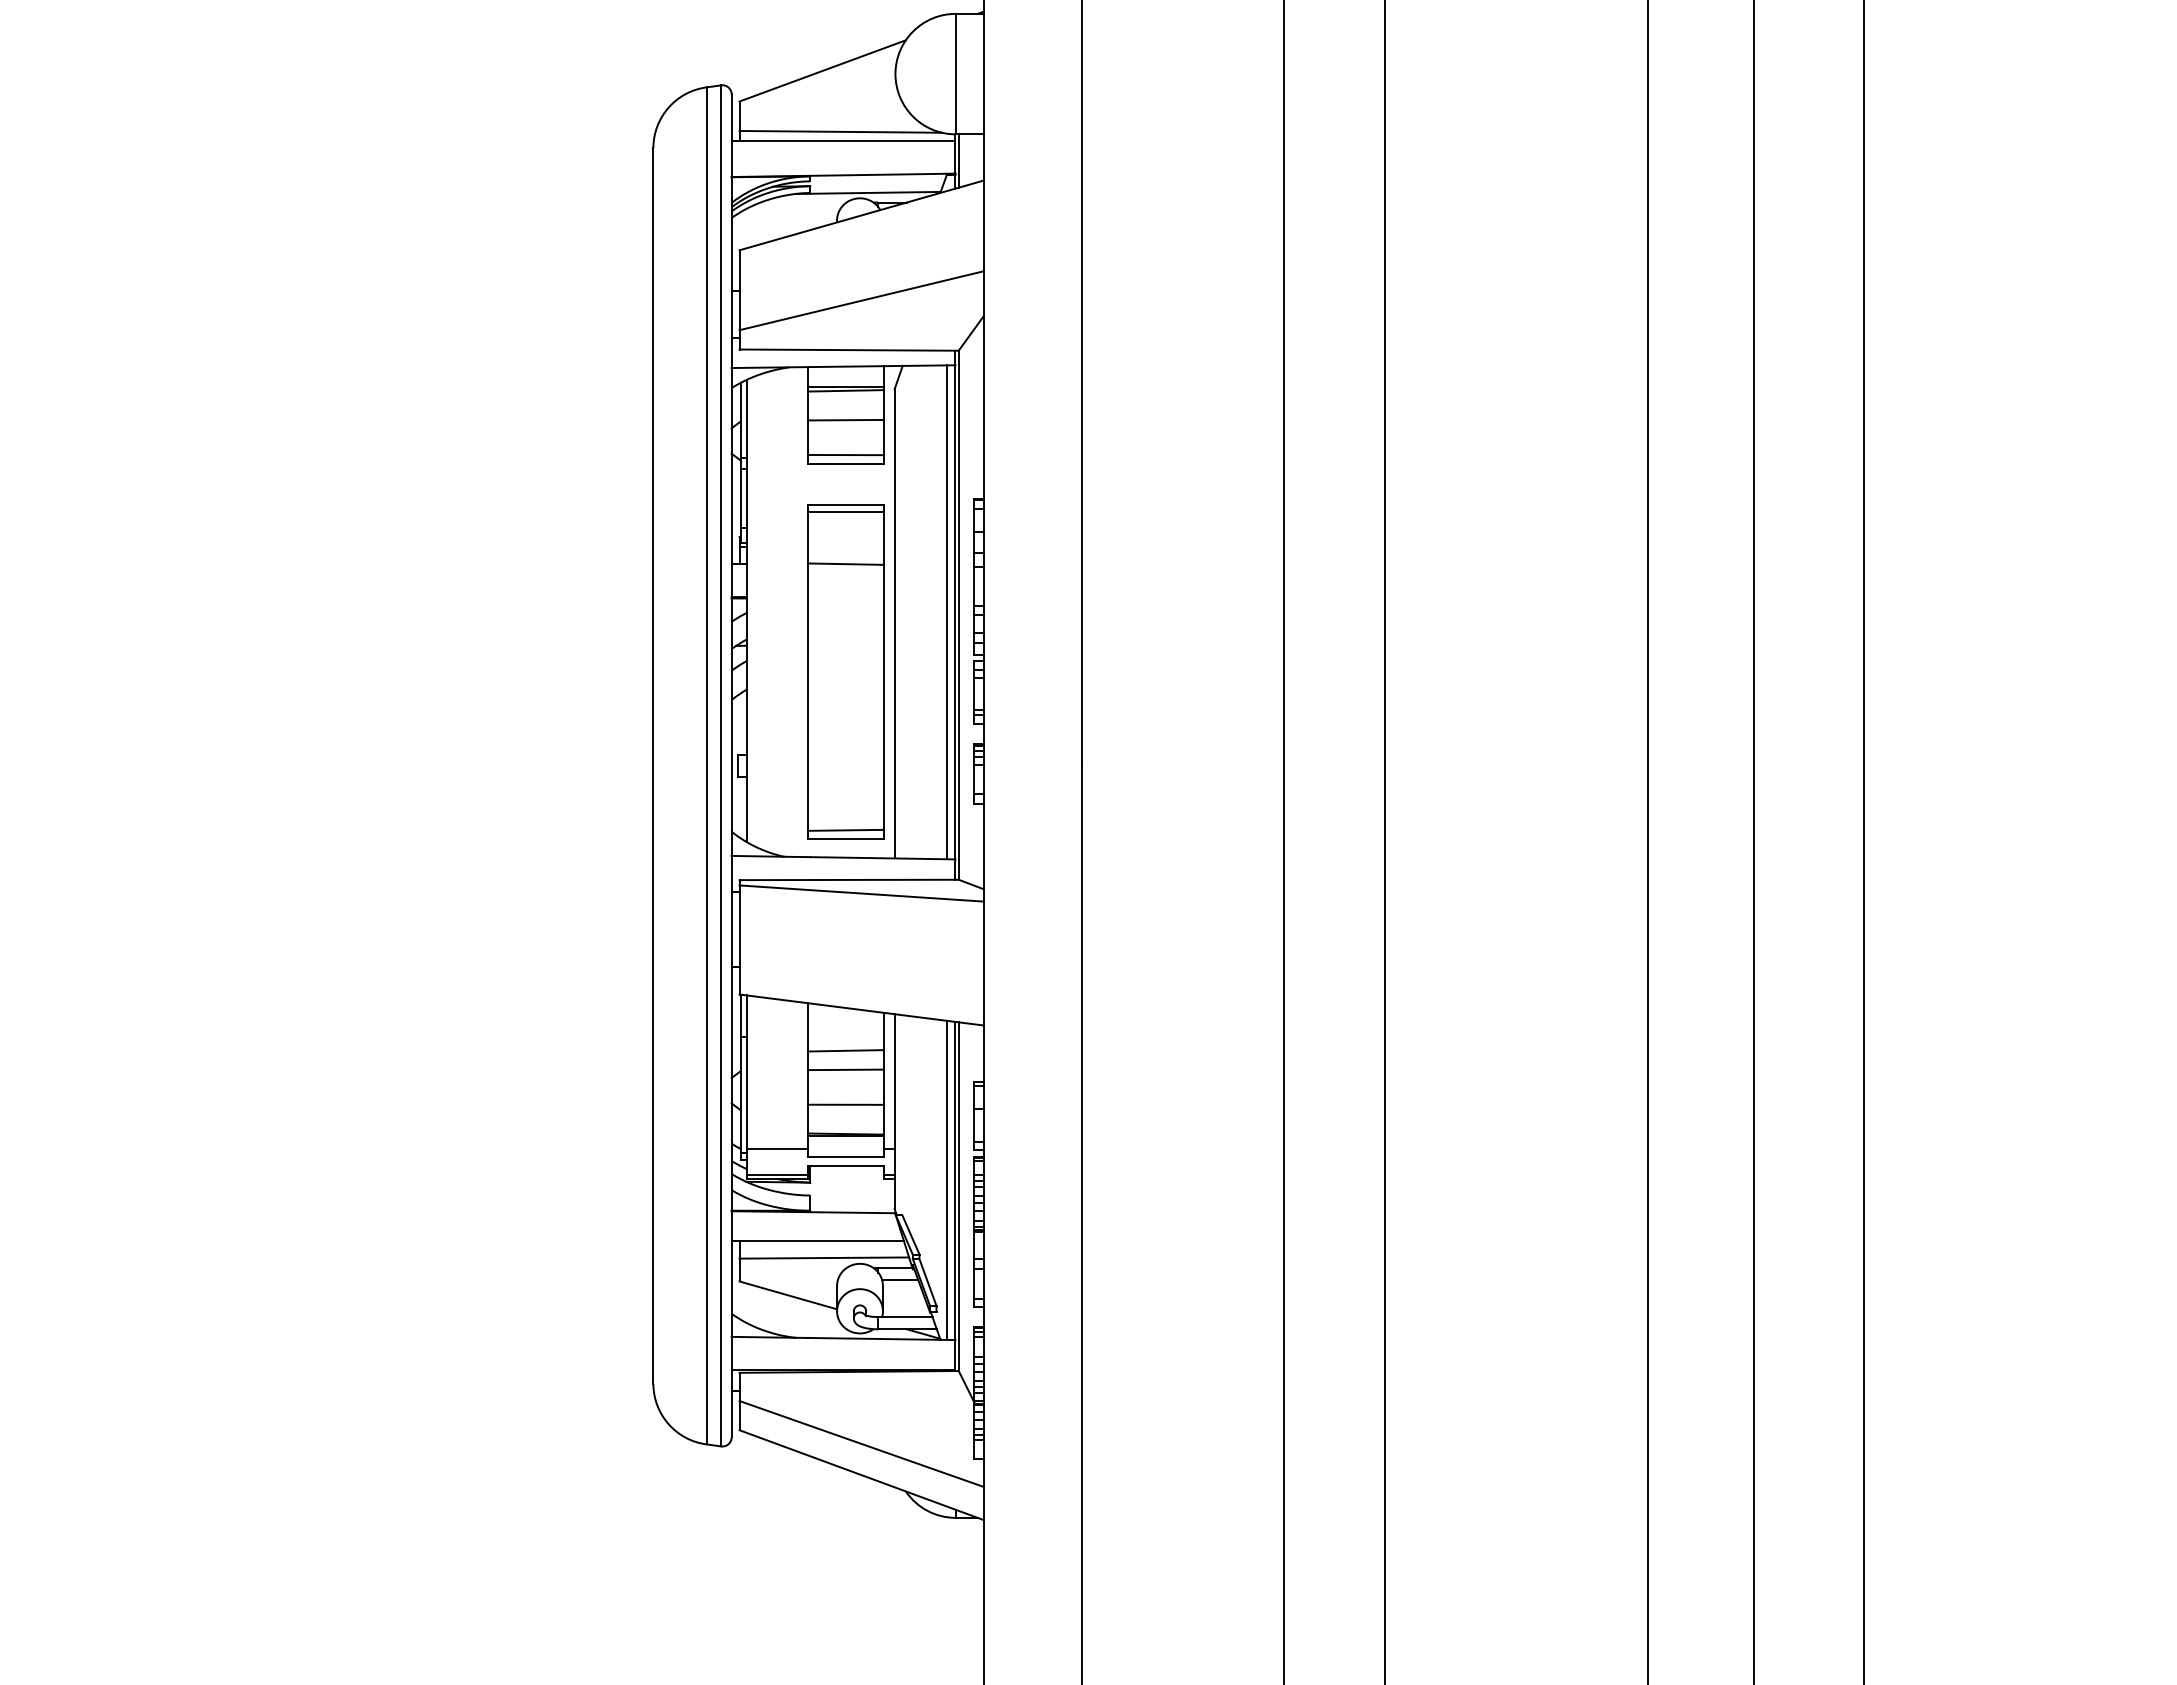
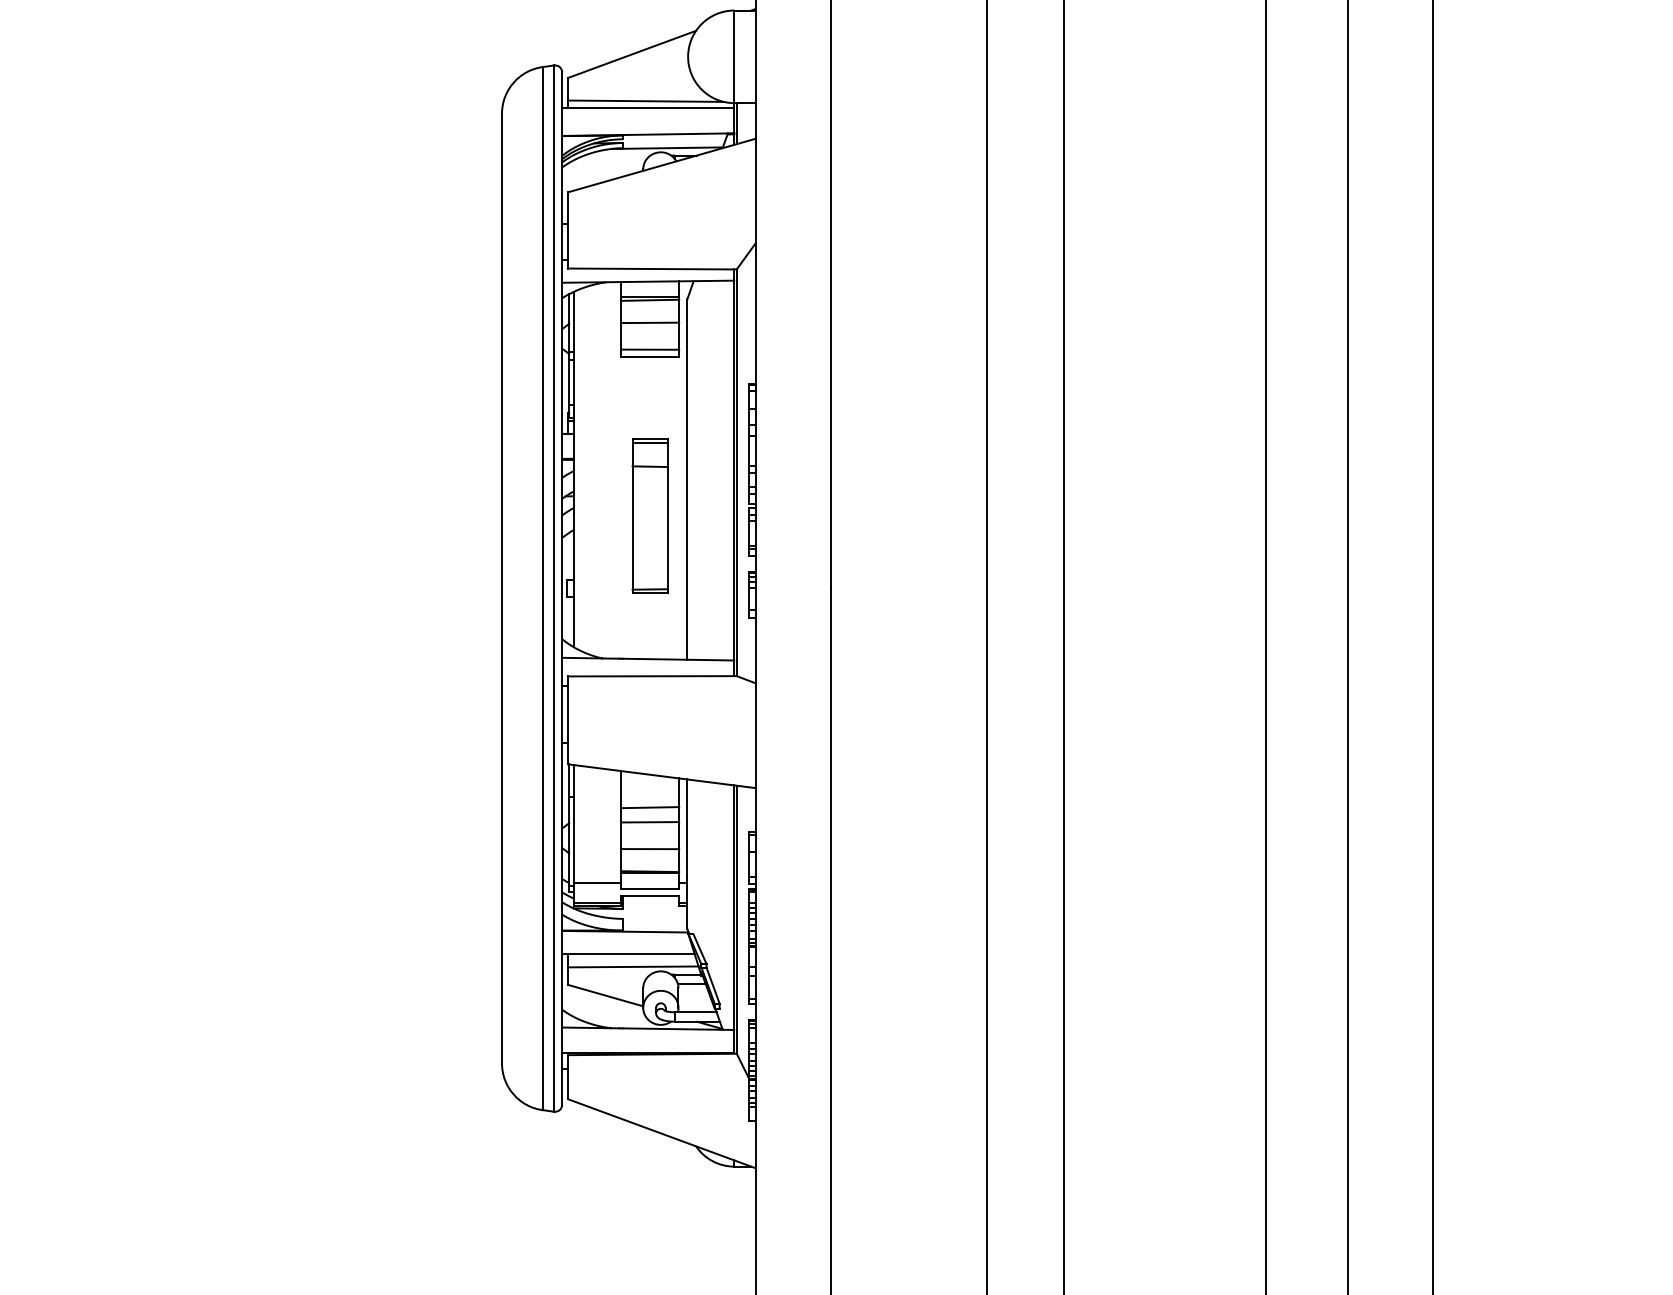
line: (861, 300) -> (662, 230), removed
line: (946, 612) -> (727, 470), removed
part: (845, 671) -> (649, 516), size x0.6
line: (861, 893) -> (662, 686), removed
line: (946, 1179) -> (727, 906), removed
line: (861, 1443) -> (662, 1109), removed

